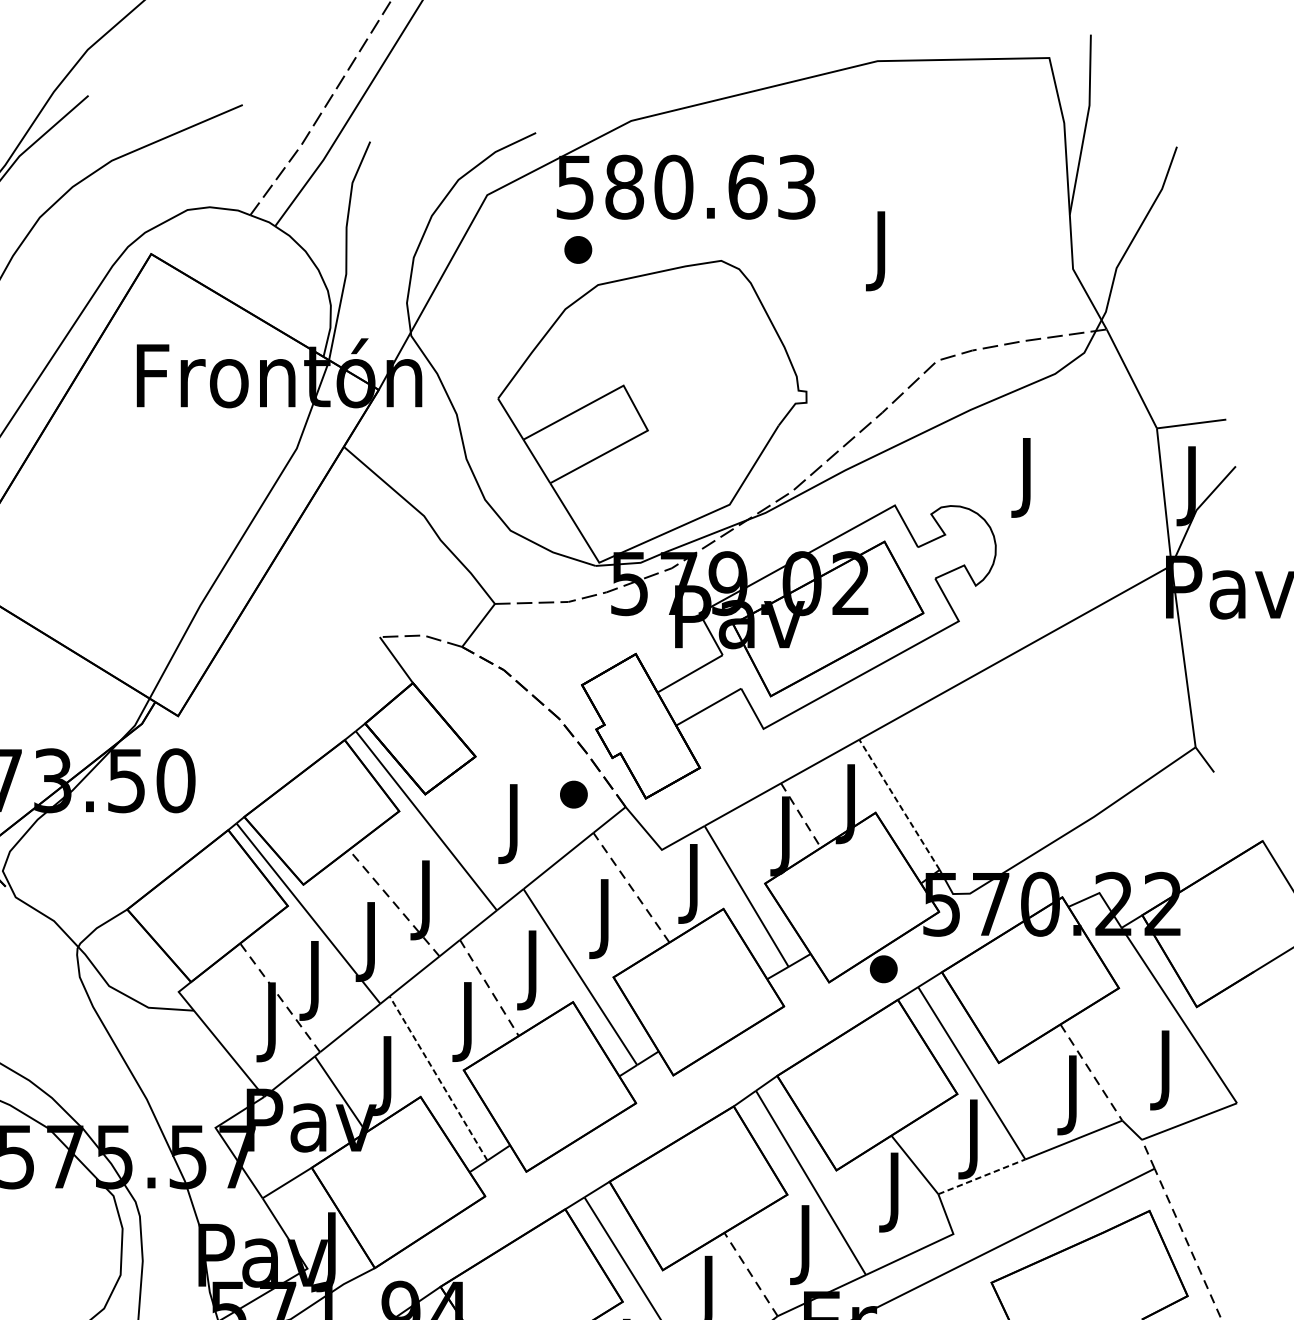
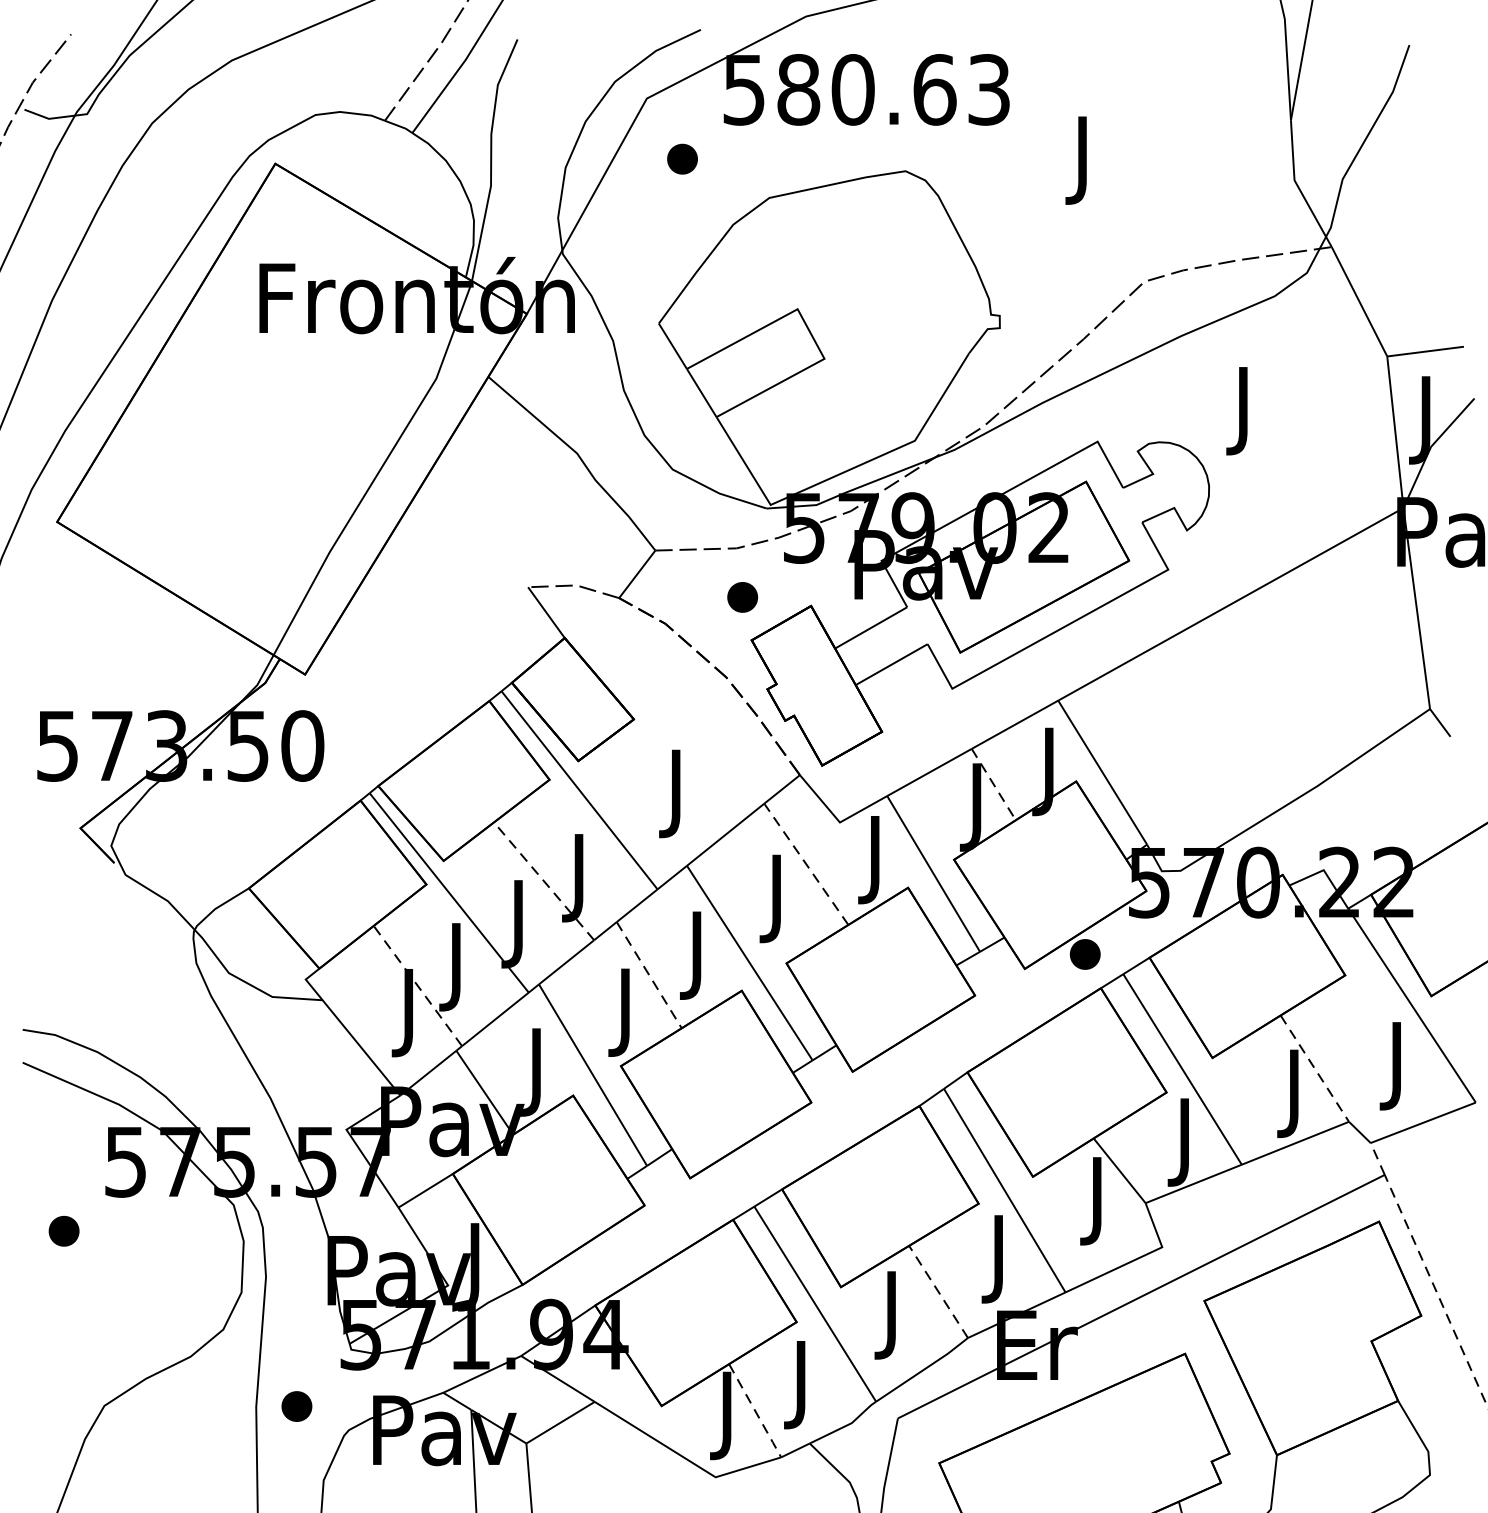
part: (578, 249) -> (682, 158), moved
part: (573, 794) -> (742, 597), moved
line: (899, 804) -> (1102, 772), dashed -> solid
line: (438, 1077) -> (592, 1074), dashed -> solid
line: (981, 1176) -> (1193, 1183), dashed -> solid

